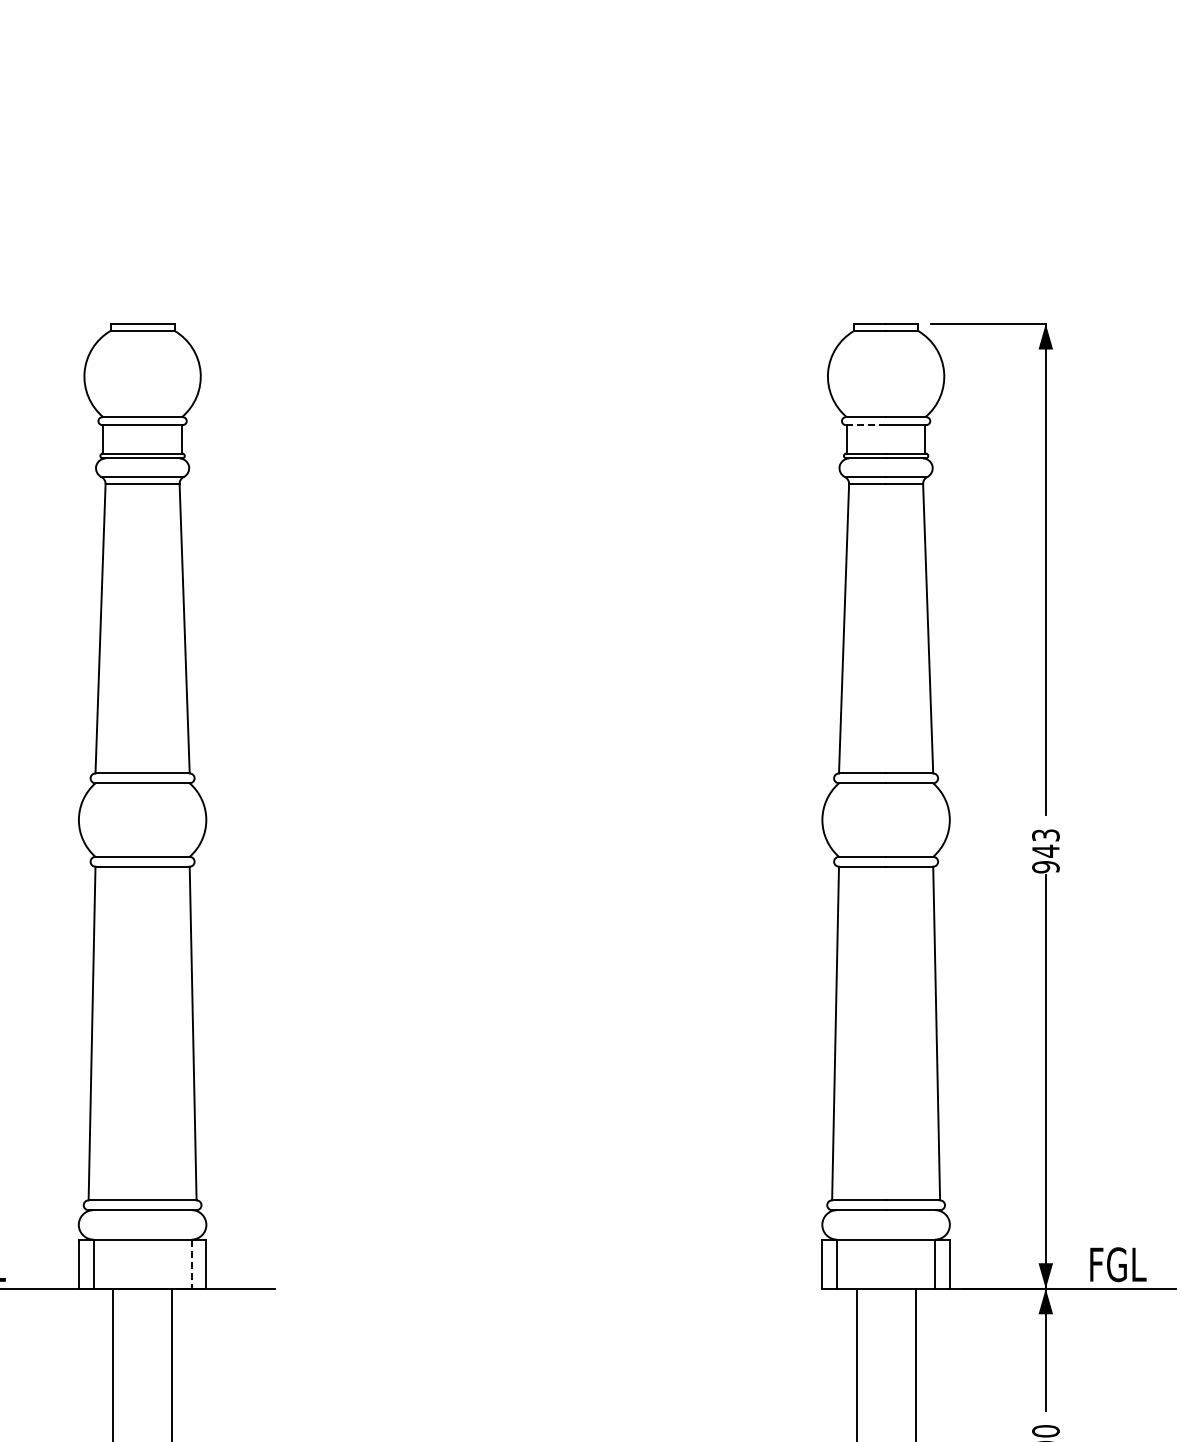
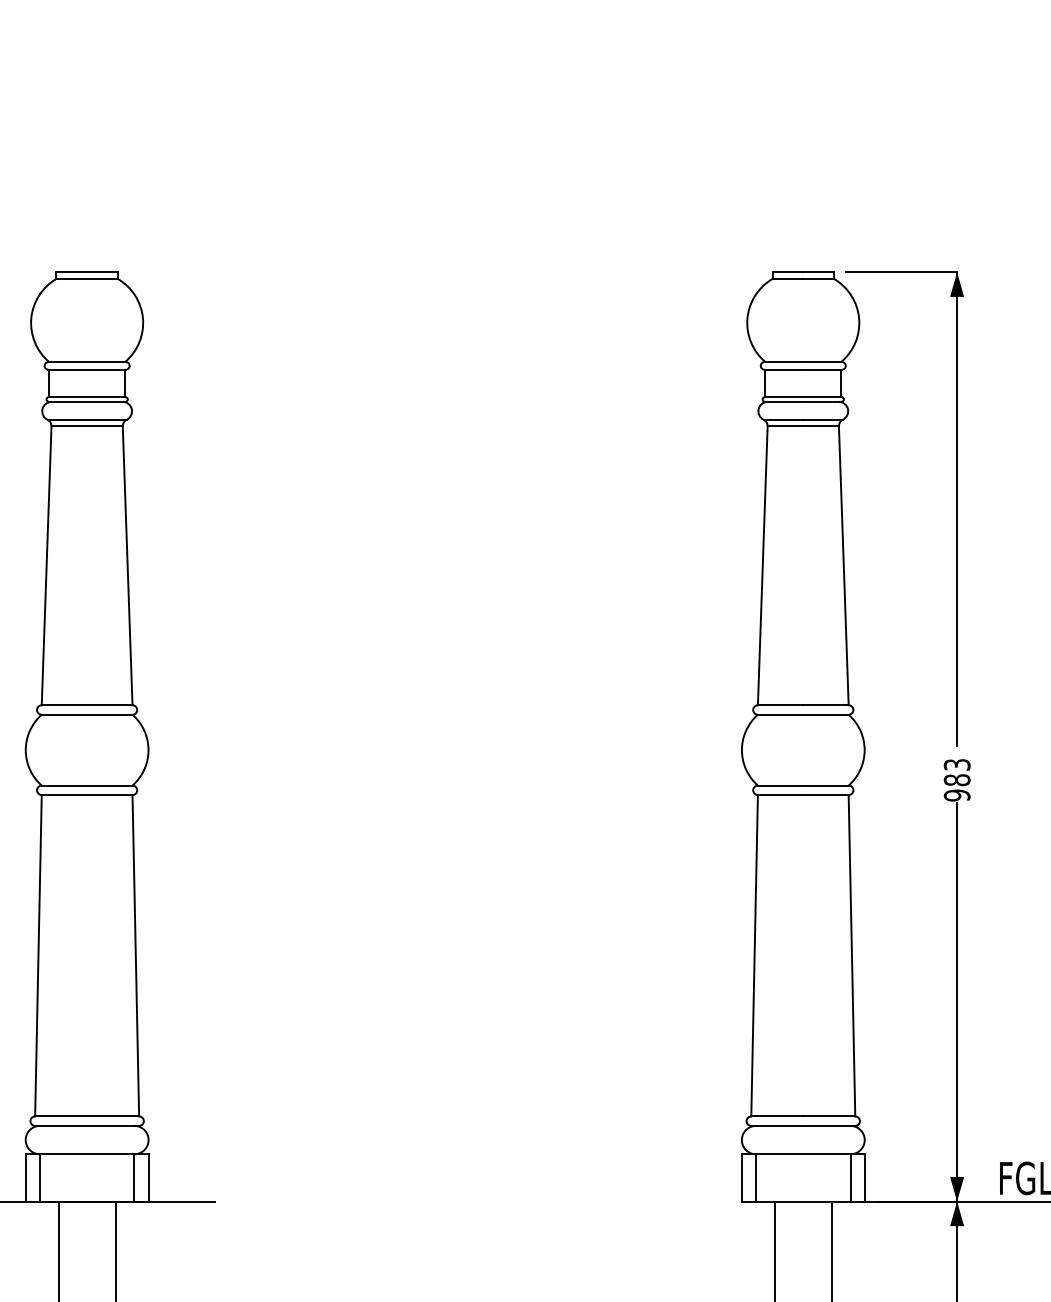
line: (866, 425) -> (784, 370), dashed -> solid
text: (1045, 850) -> (956, 779), 943 -> 983
line: (191, 1264) -> (134, 1178), dashed -> solid

